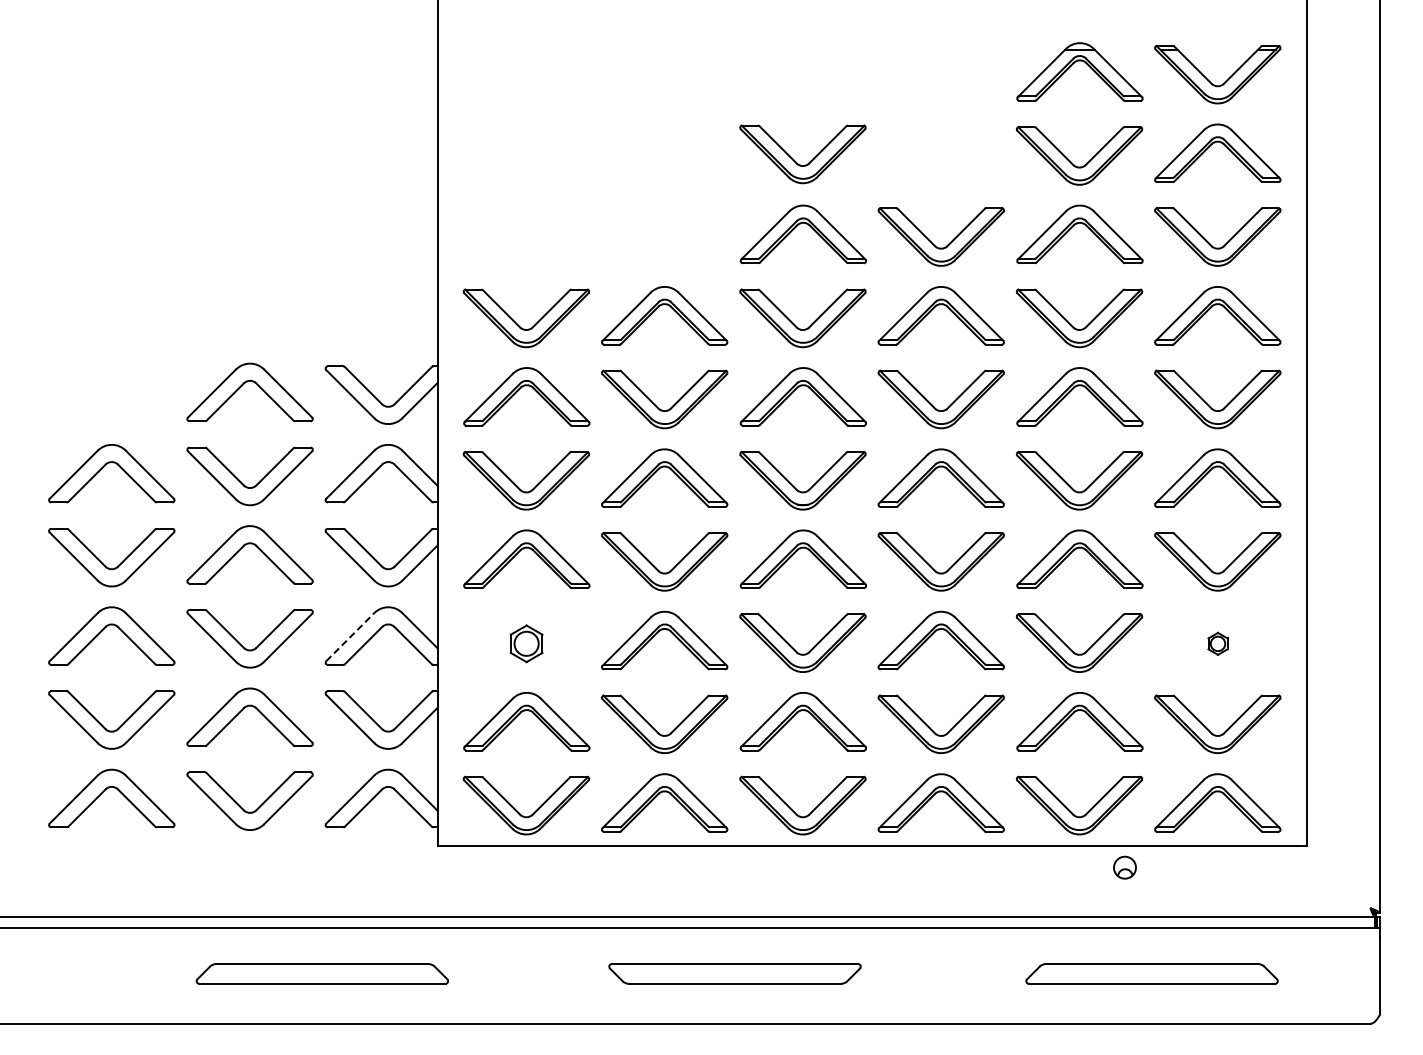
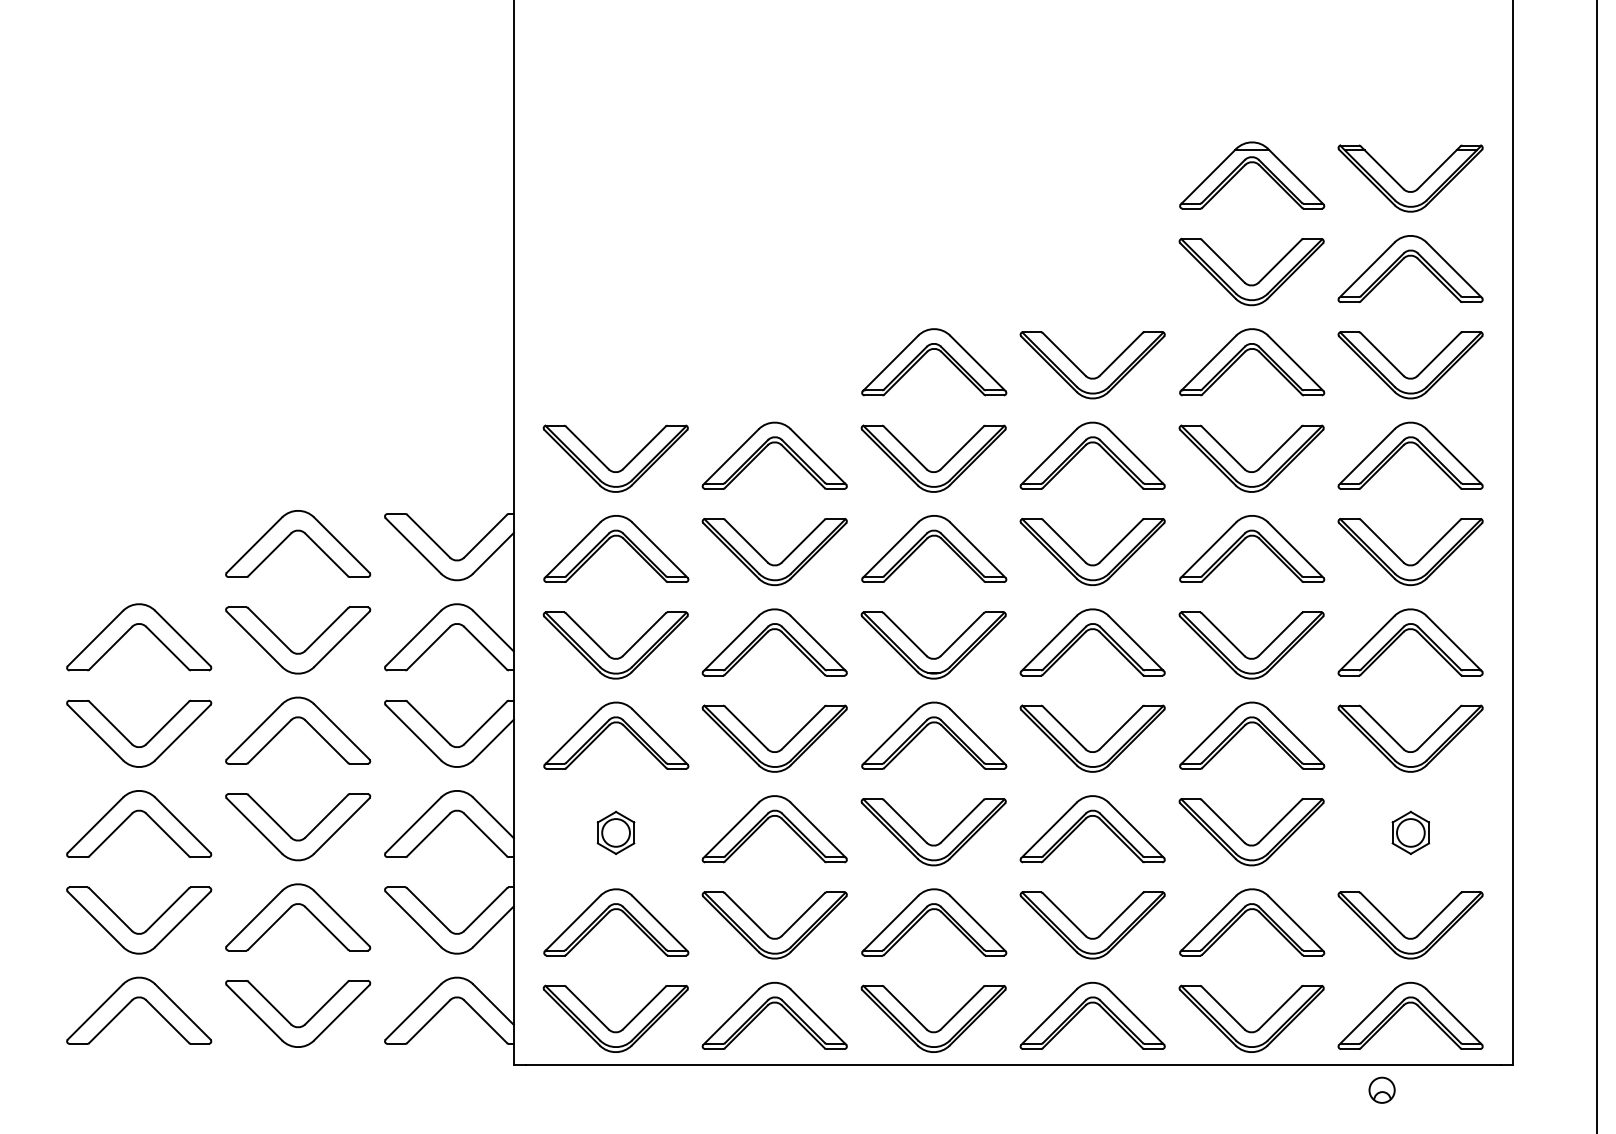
part: (795, 160) -> (925, 277), removed
line: (350, 636) -> (413, 824), dashed -> solid
part: (1217, 643) -> (1410, 832), size x1.67
part: (1124, 867) -> (1381, 1090), moved

